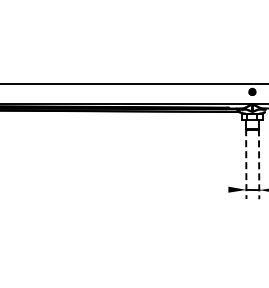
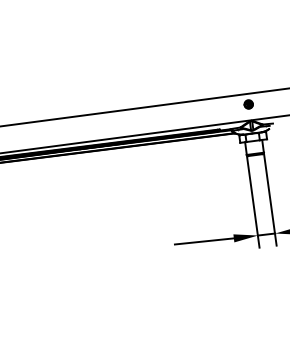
line: (246, 164) -> (253, 201), dashed -> solid
line: (259, 164) -> (270, 199), dashed -> solid
line: (206, 188) -> (204, 240), added

